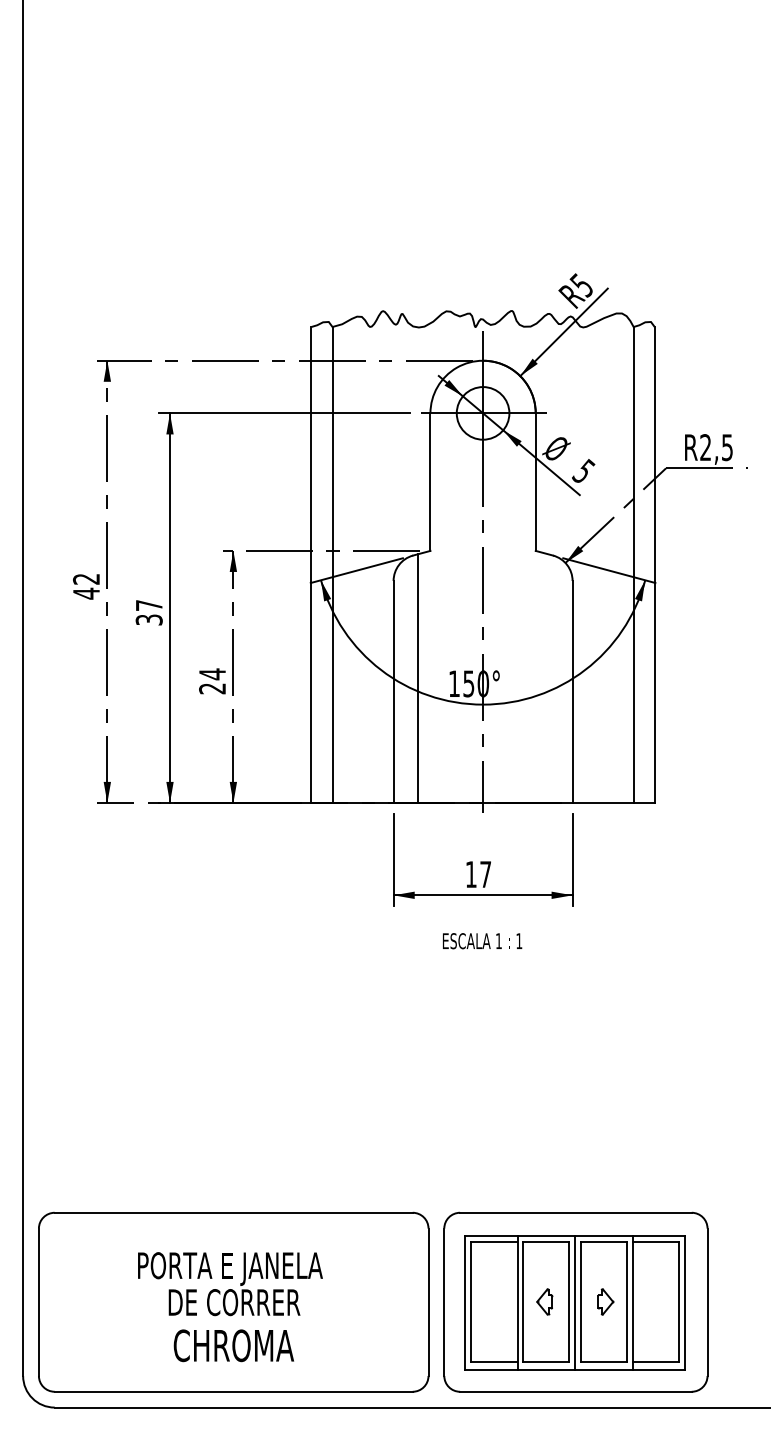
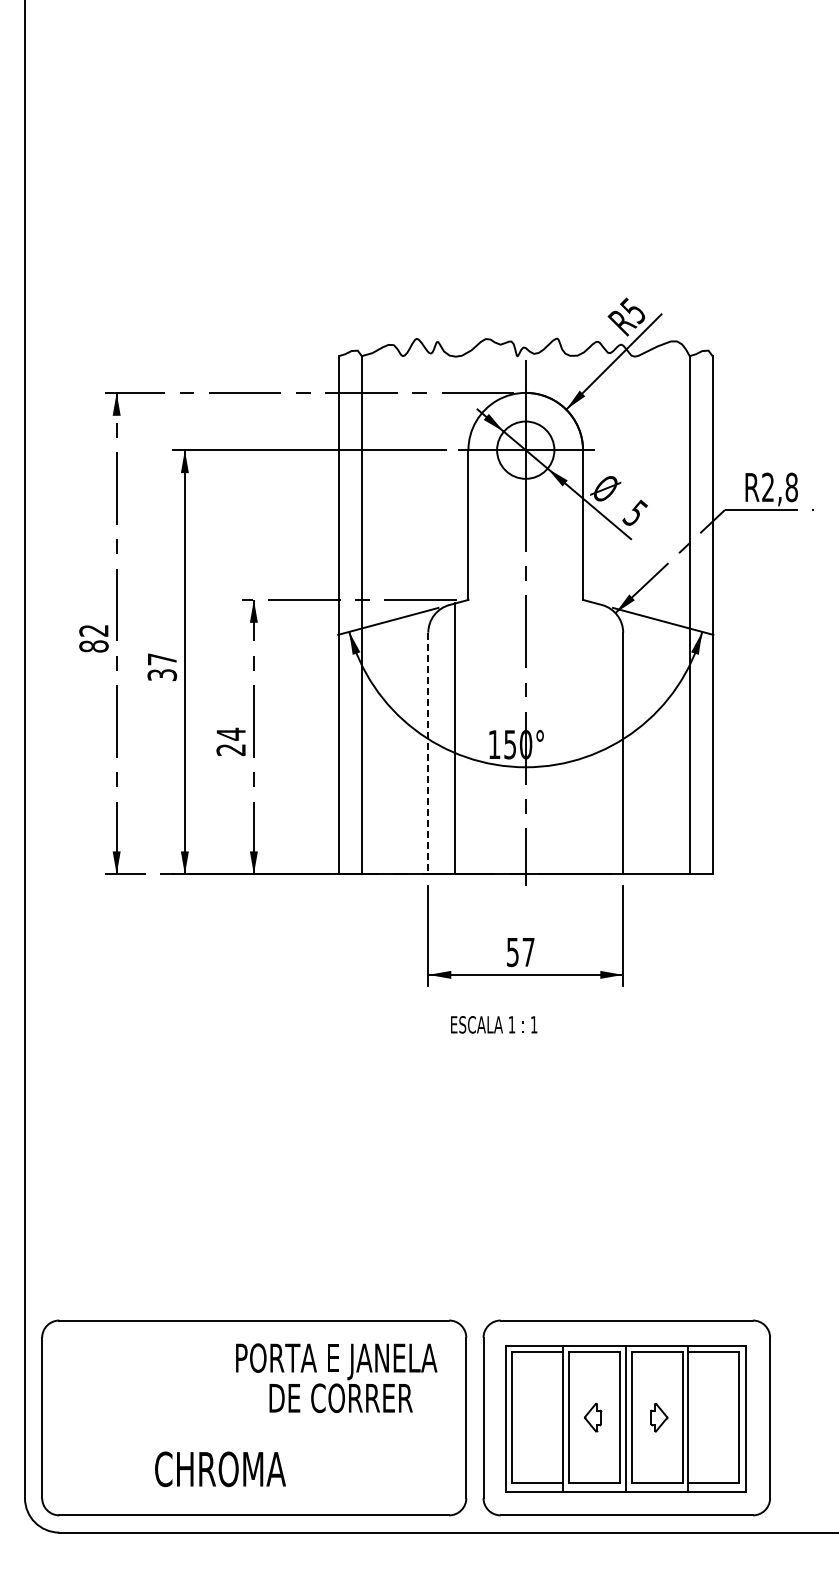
text: (727, 447) -> (791, 487), R2,5 -> R2,8
text: (86, 593) -> (93, 646), 42 -> 82
line: (393, 691) -> (428, 753), solid -> dashed
text: (470, 874) -> (512, 952), 17 -> 57
text: (482, 940) -> (494, 1024), moved
text: (230, 1284) -> (336, 1378), moved
text: (233, 1345) -> (220, 1469), moved

